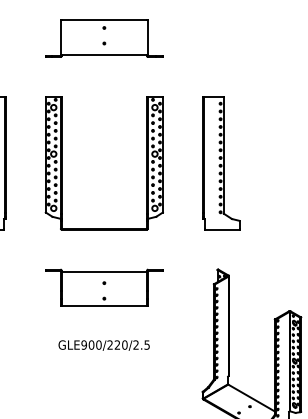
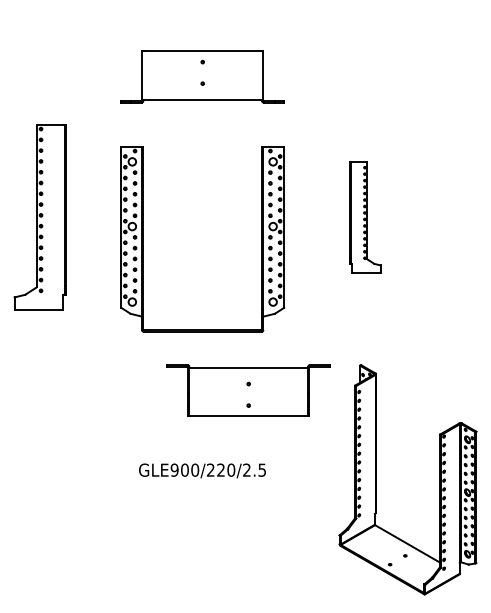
part: (104, 38) -> (202, 76), moved
part: (61, 163) -> (143, 239), moved
part: (221, 163) -> (365, 217), size x0.6
part: (104, 287) -> (248, 390), moved

